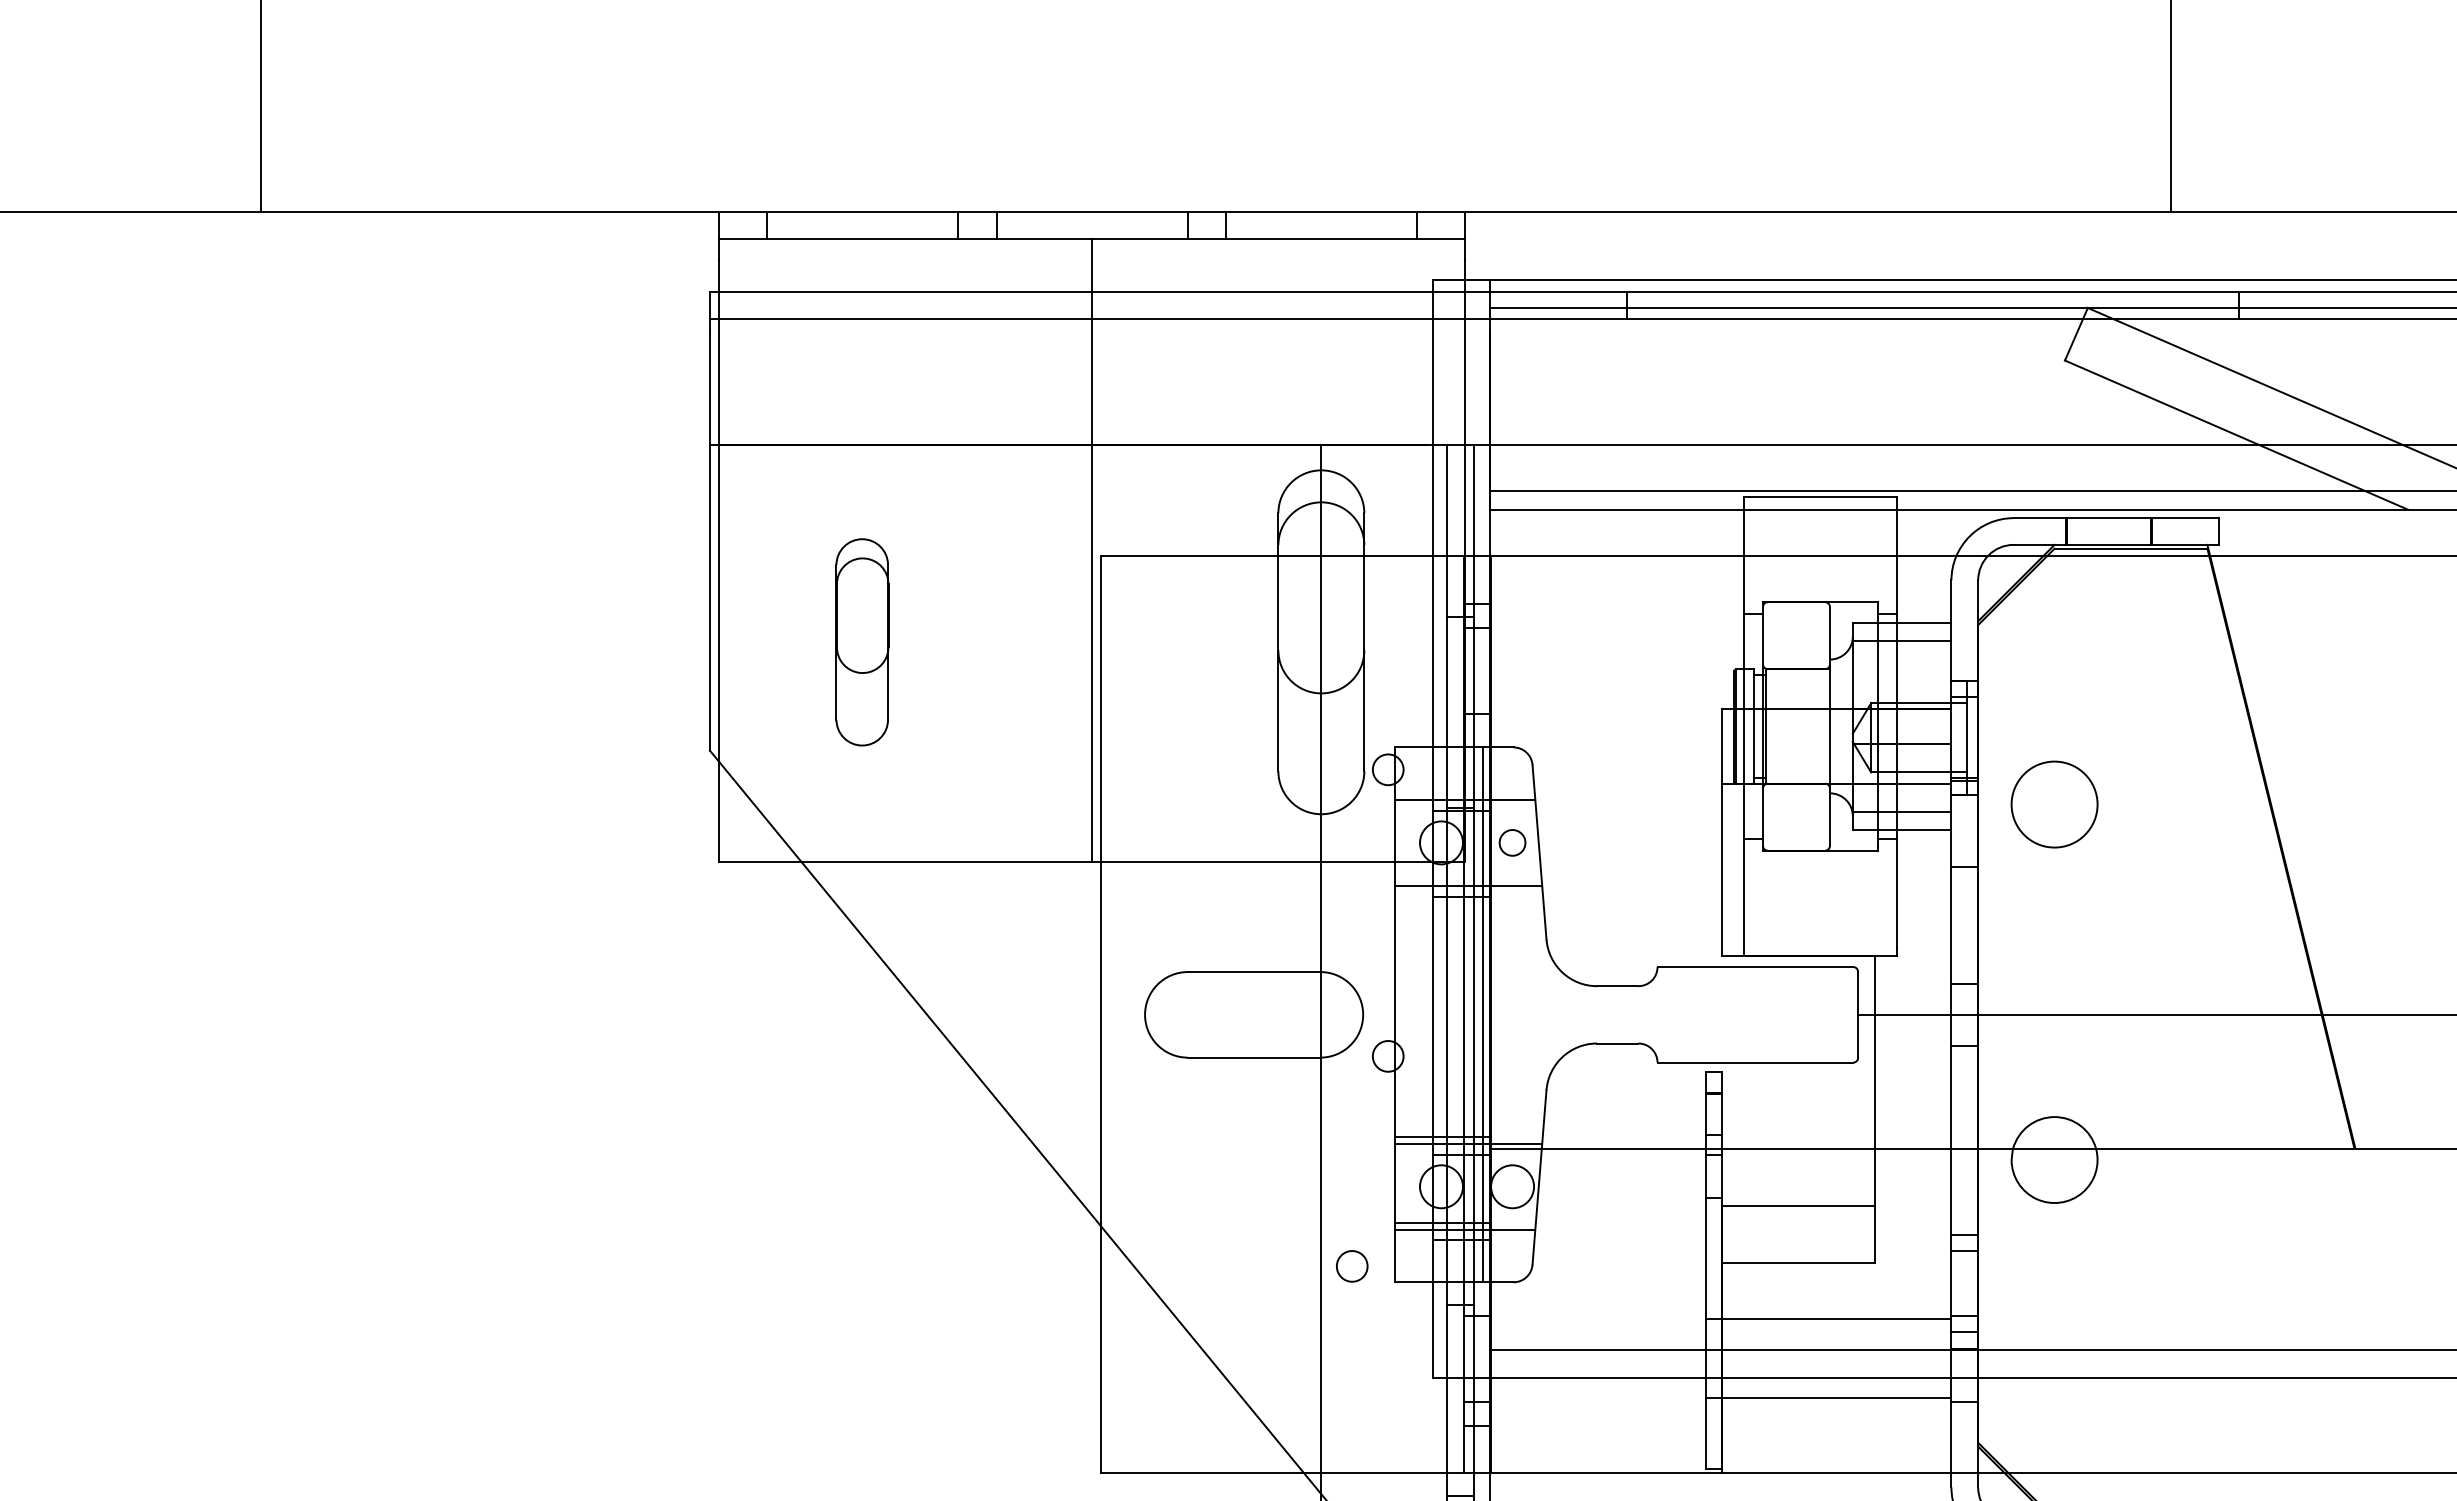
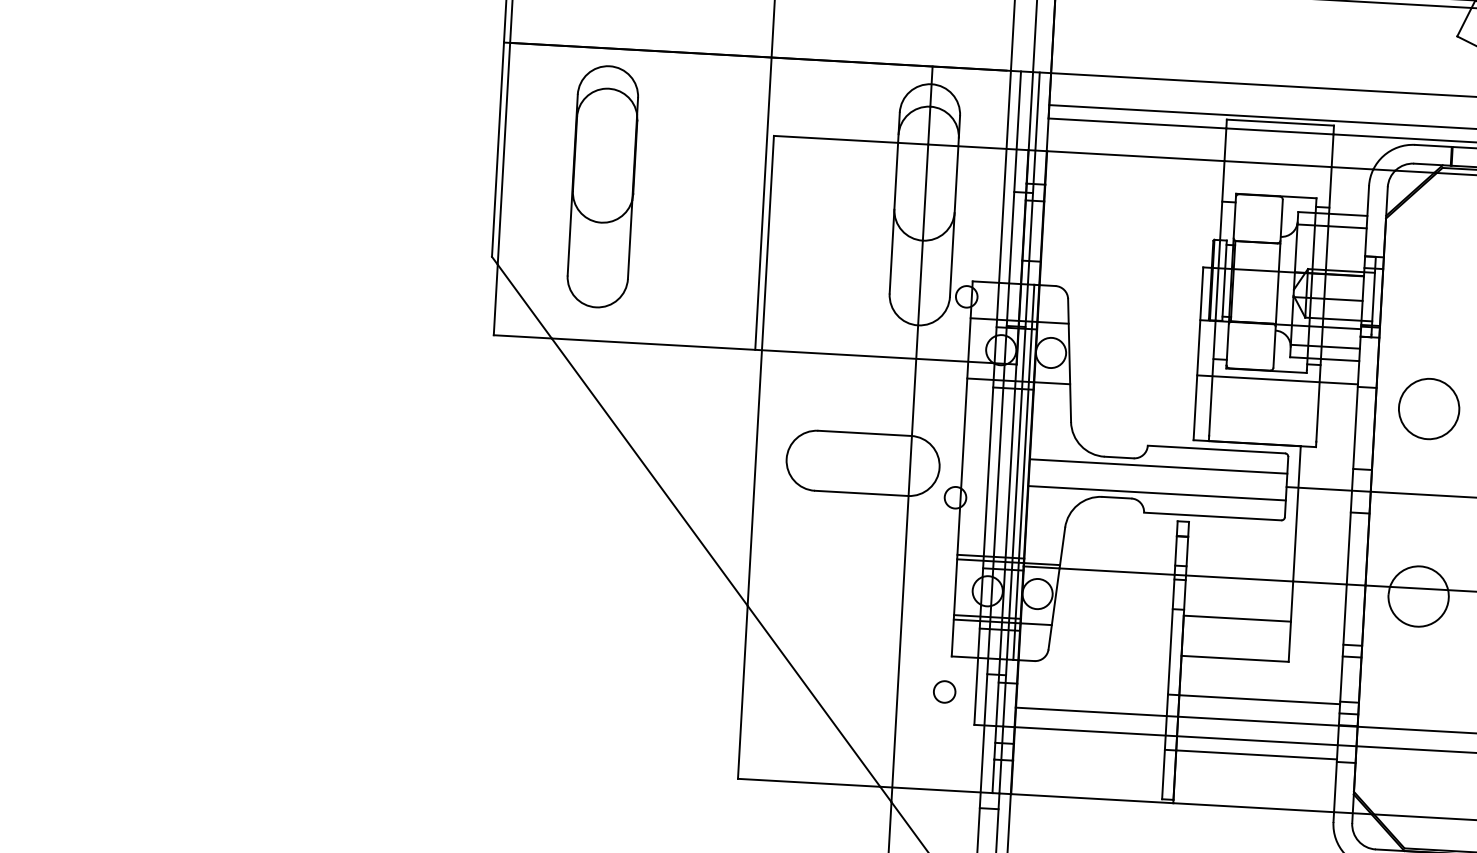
part: (862, 642) -> (603, 186), size x1.67
circle: (2054, 804) -> (1429, 408), moved
circle: (1512, 842) -> (1051, 352), size x1.67
line: (1836, 863) -> (1277, 380), added
line: (1674, 995) -> (1158, 466), added
line: (1674, 1033) -> (1157, 492), added
circle: (1352, 1266) -> (944, 692), moved

